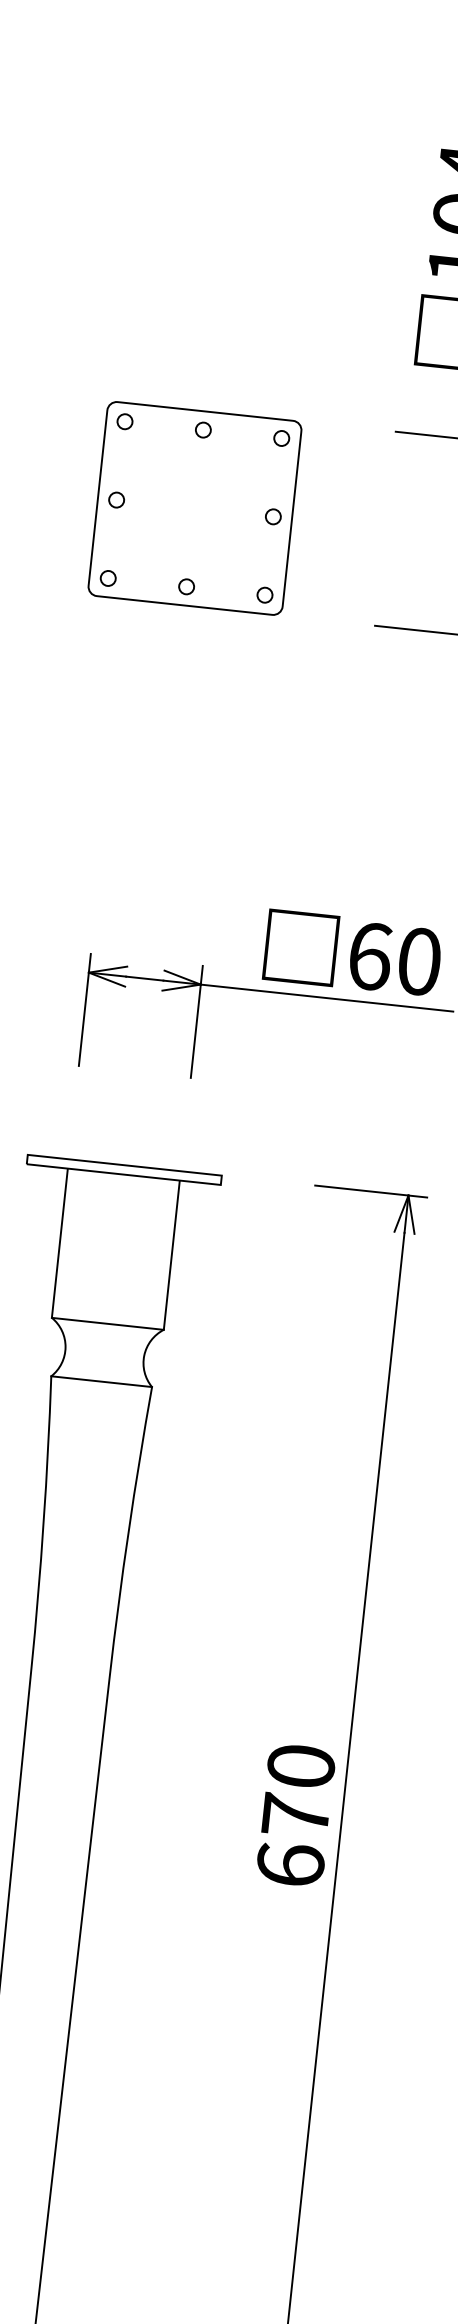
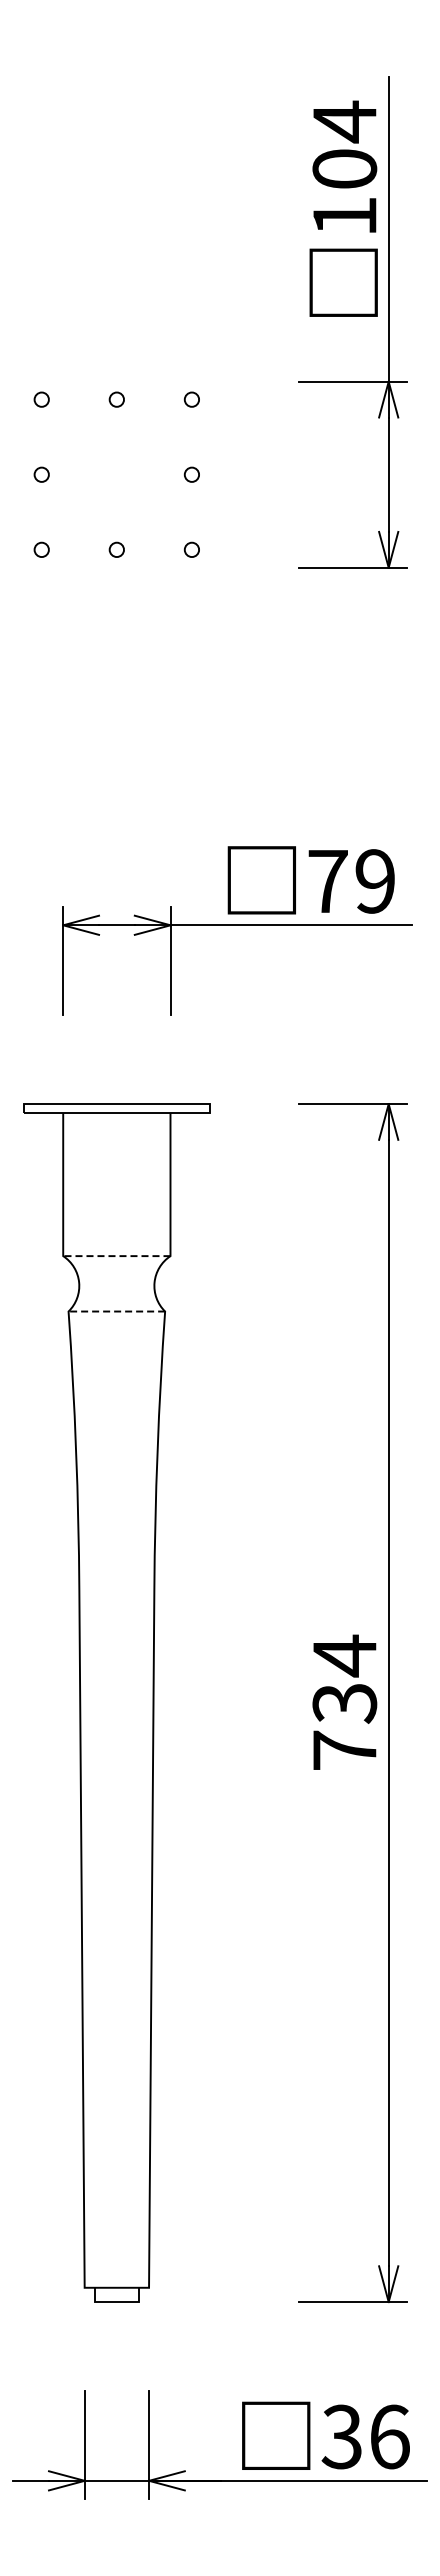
part: (194, 508) -> (116, 474), removed
text: (394, 959) -> (351, 881), 60 -> 79
line: (107, 1324) -> (116, 1256), solid -> dashed
line: (101, 1381) -> (116, 1311), solid -> dashed
text: (295, 1814) -> (344, 1701), 670 -> 734

